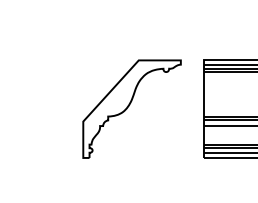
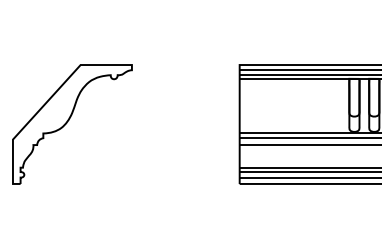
part: (132, 109) -> (72, 124), moved

